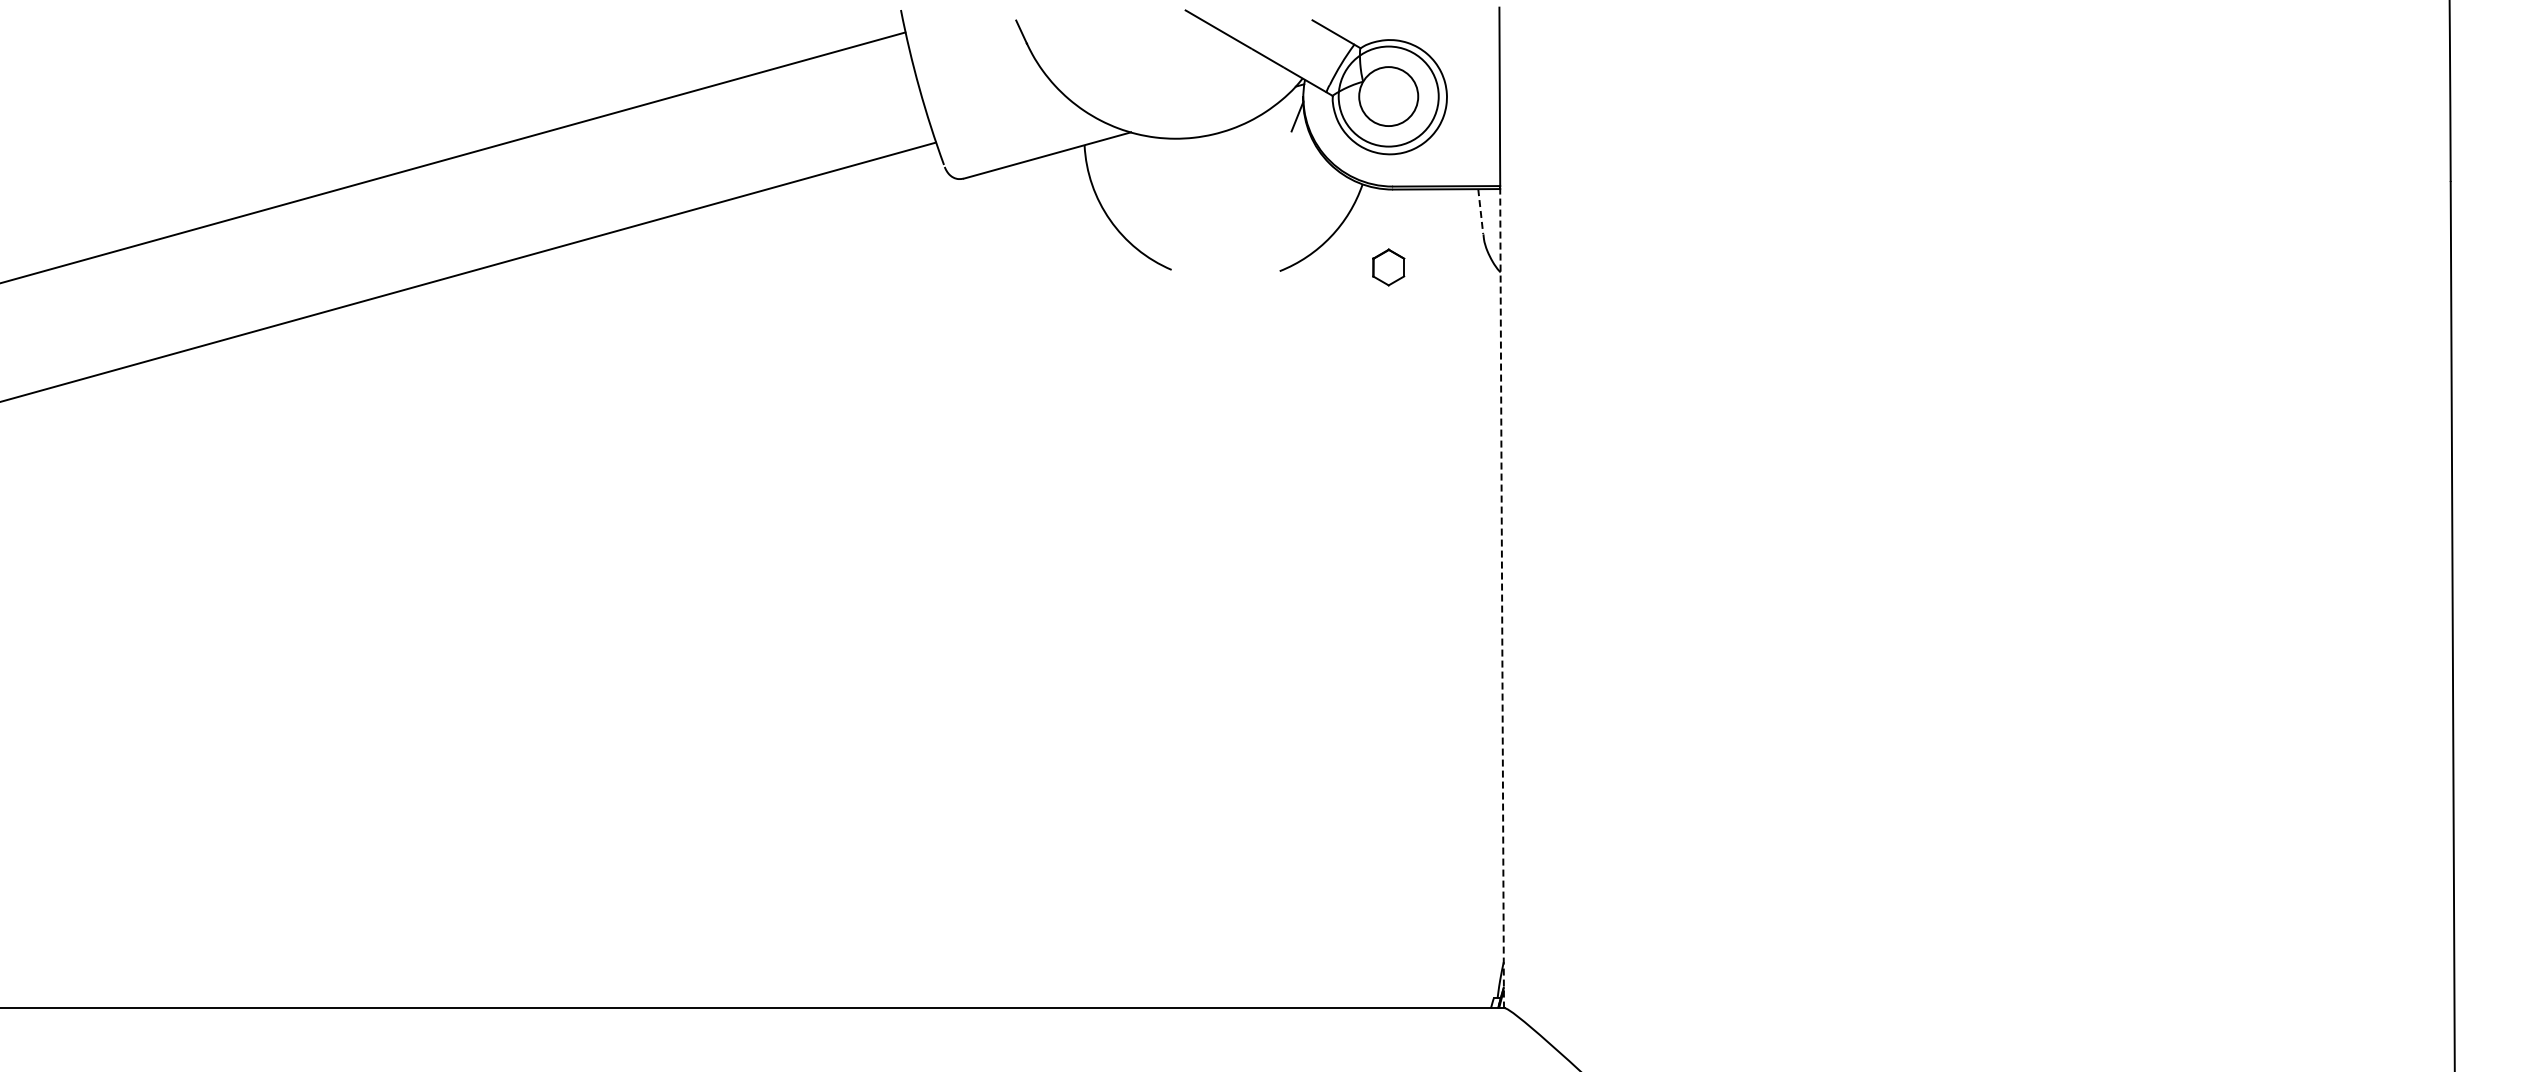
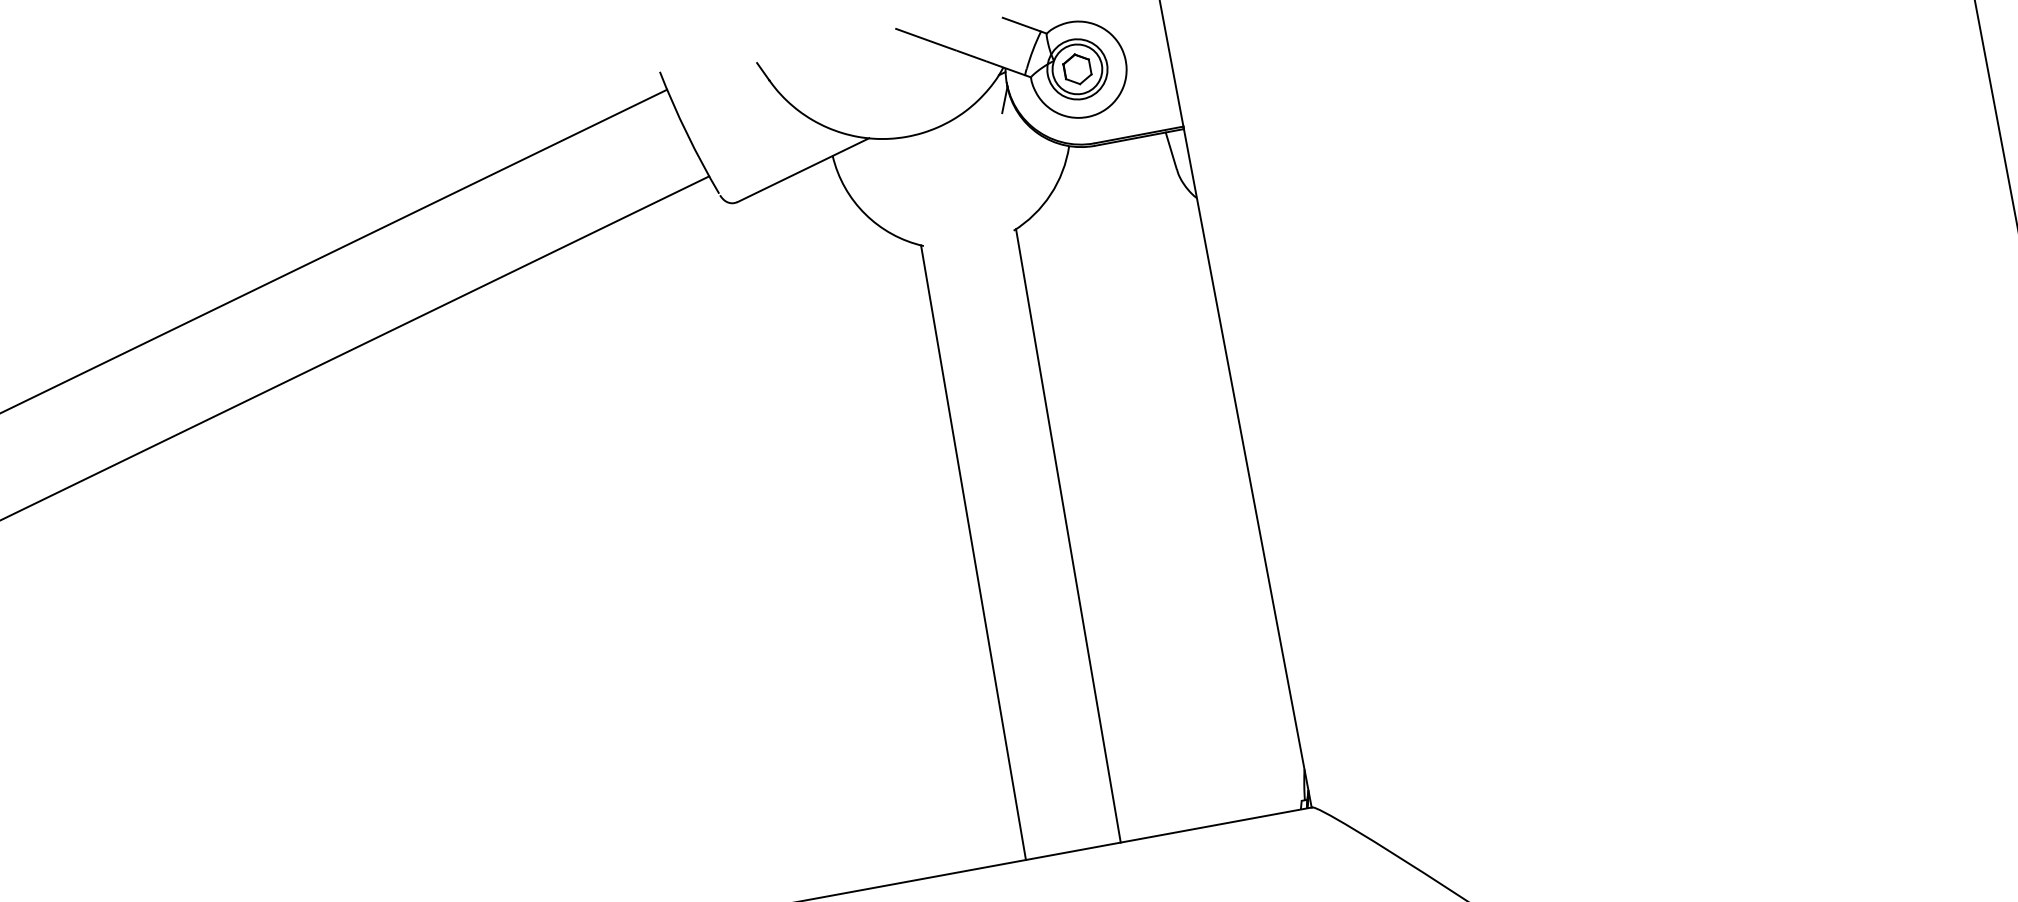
circle: (1388, 96) -> (1077, 69), size x0.71
line: (1480, 211) -> (1170, 150), dashed -> solid
part: (1388, 267) -> (1077, 69), moved
line: (1502, 598) -> (1248, 468), dashed -> solid
line: (1163, 638) -> (973, 552), added
line: (1277, 638) -> (1067, 535), added

